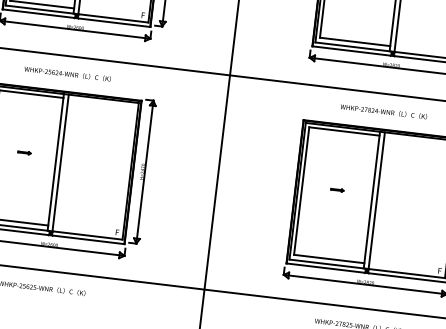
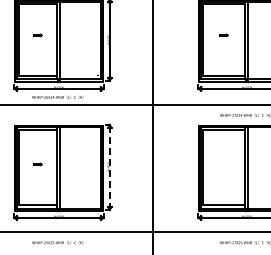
text: (67, 72) -> (57, 96), moved
line: (144, 172) -> (109, 167), solid -> dashed
part: (336, 189) -> (223, 164), removed

